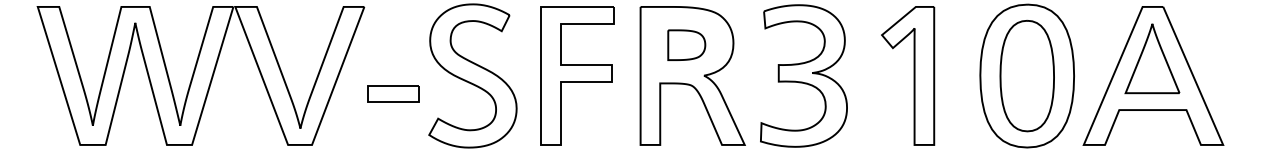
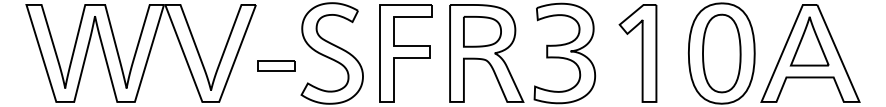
part: (686, 45) -> (482, 32), size x1.43

